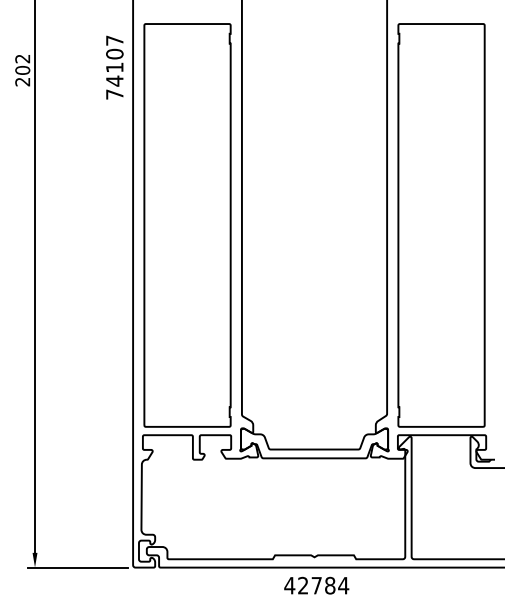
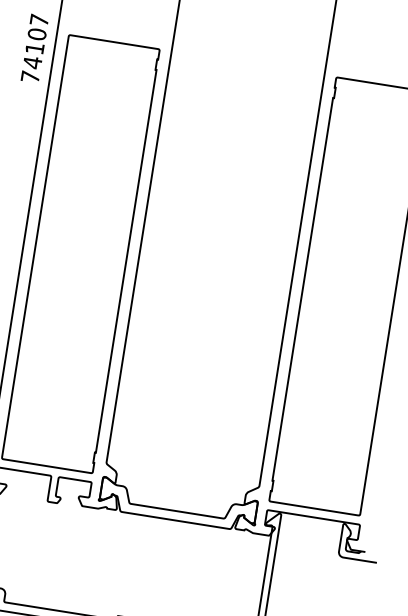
text: (114, 67) -> (34, 48), moved

